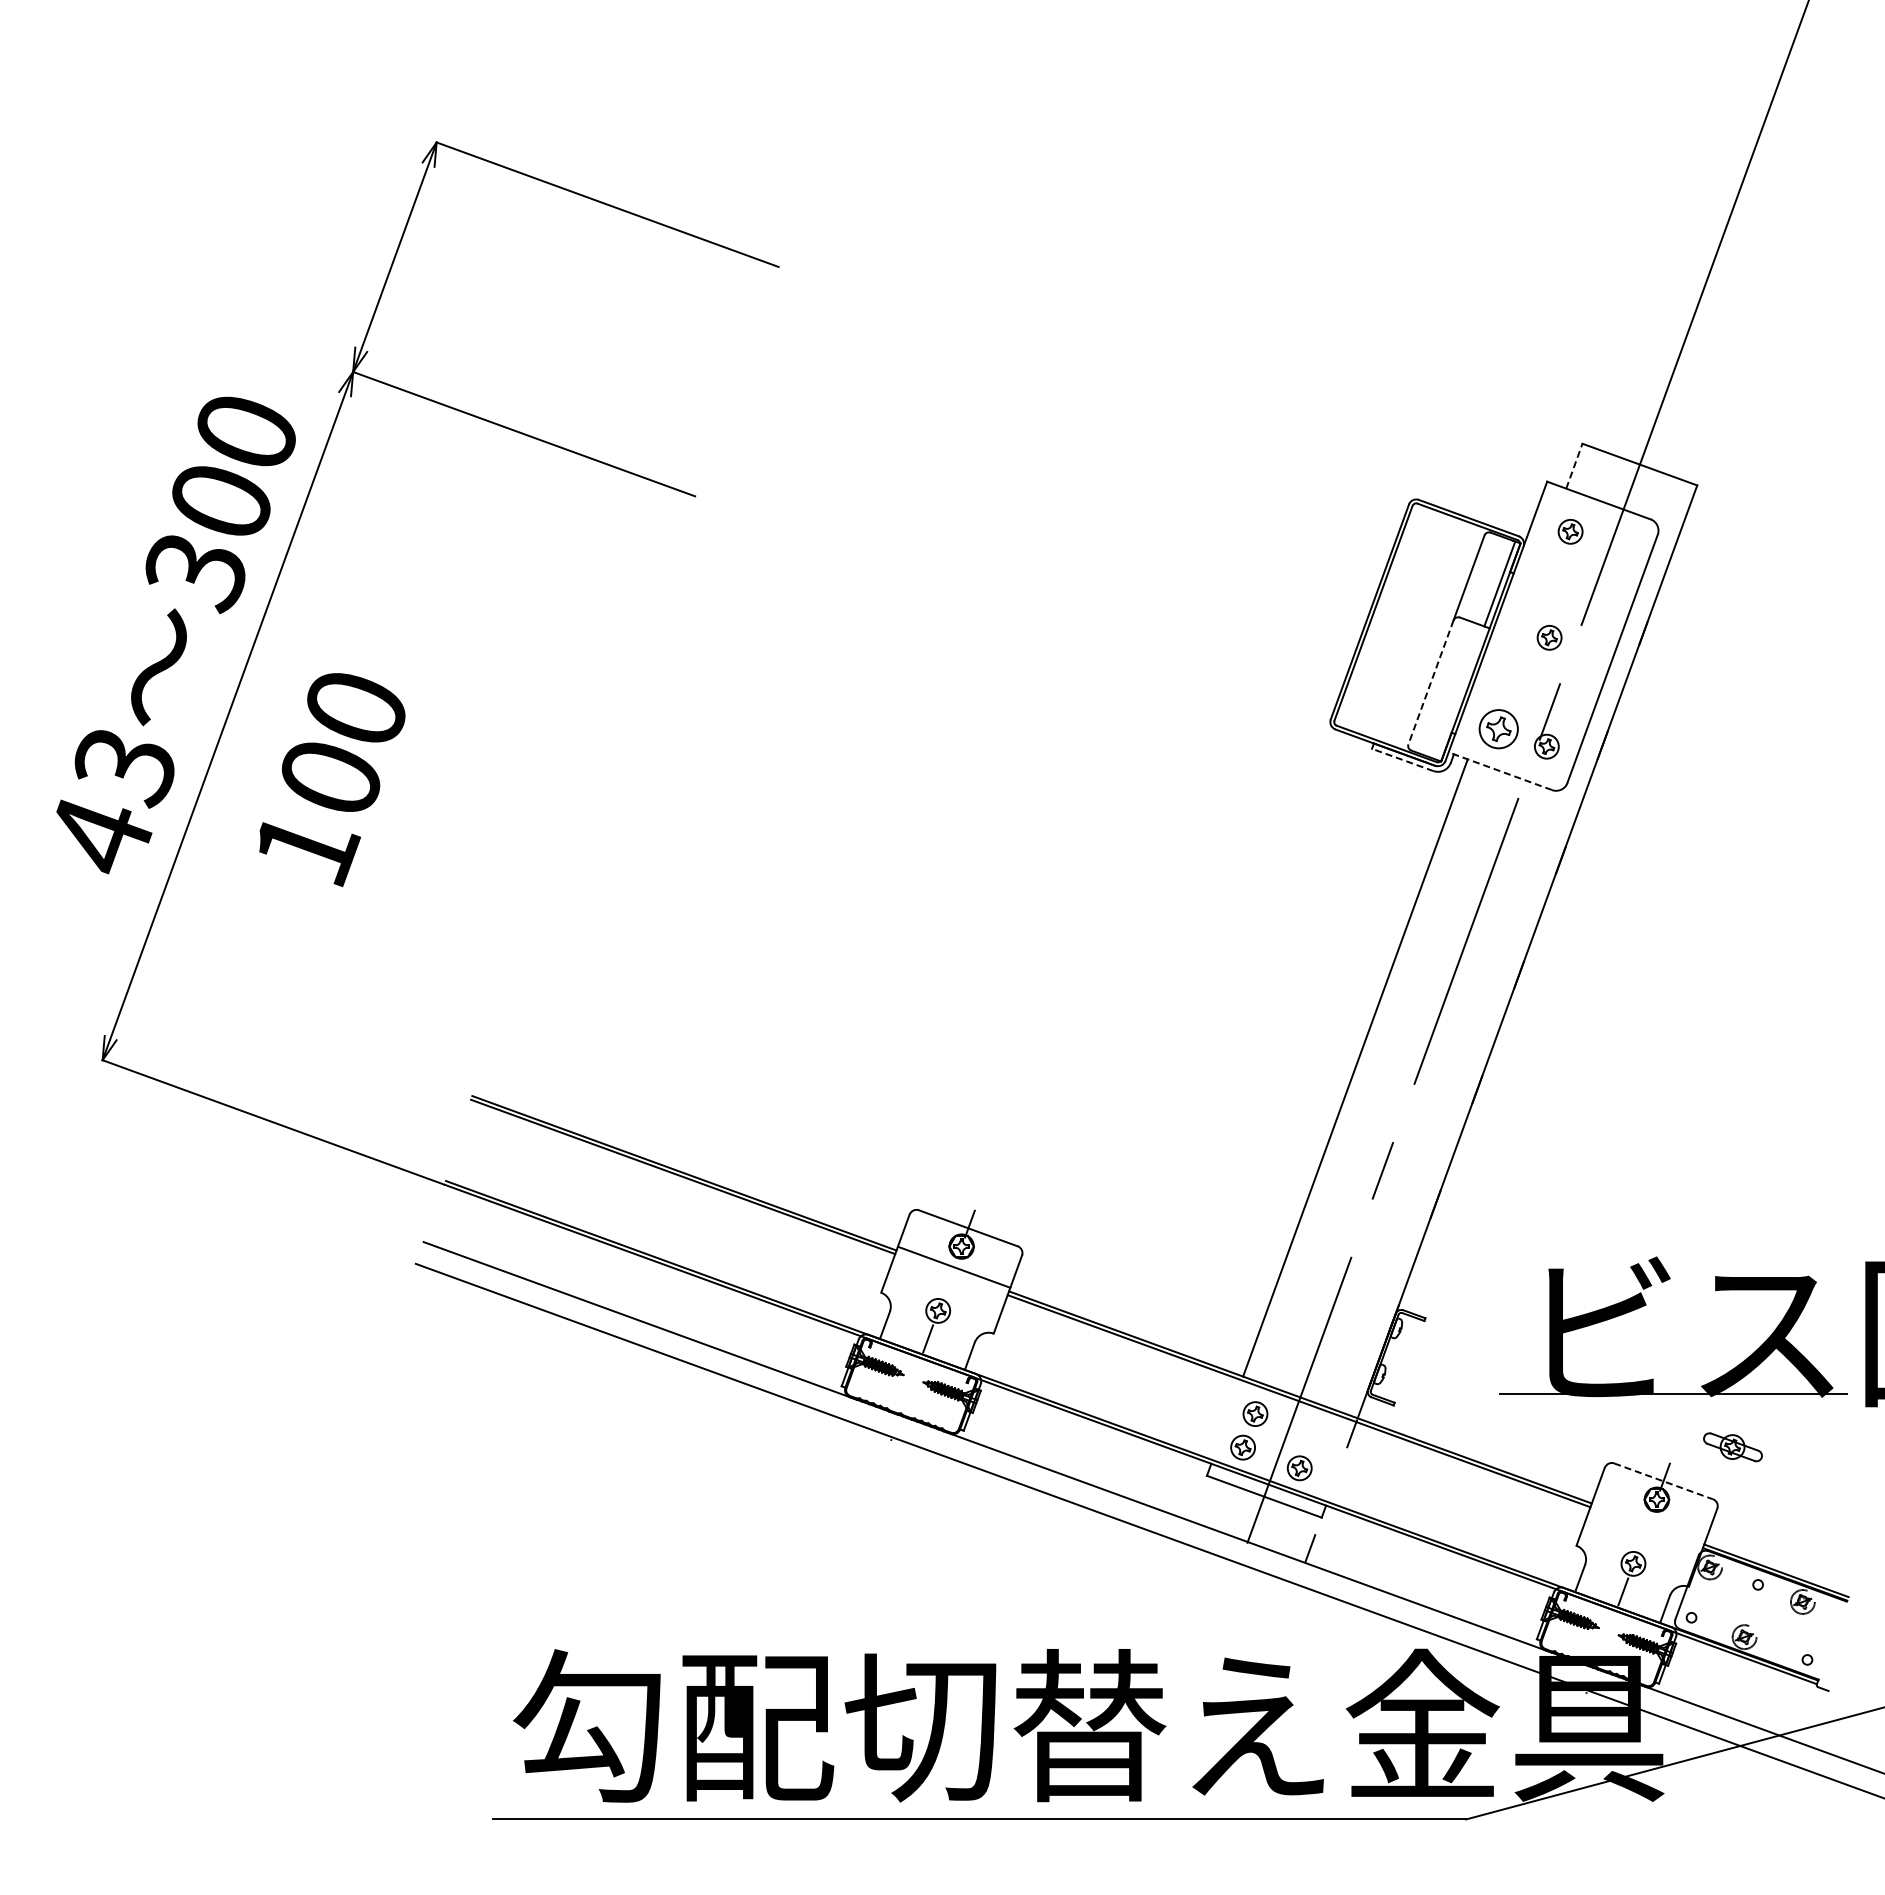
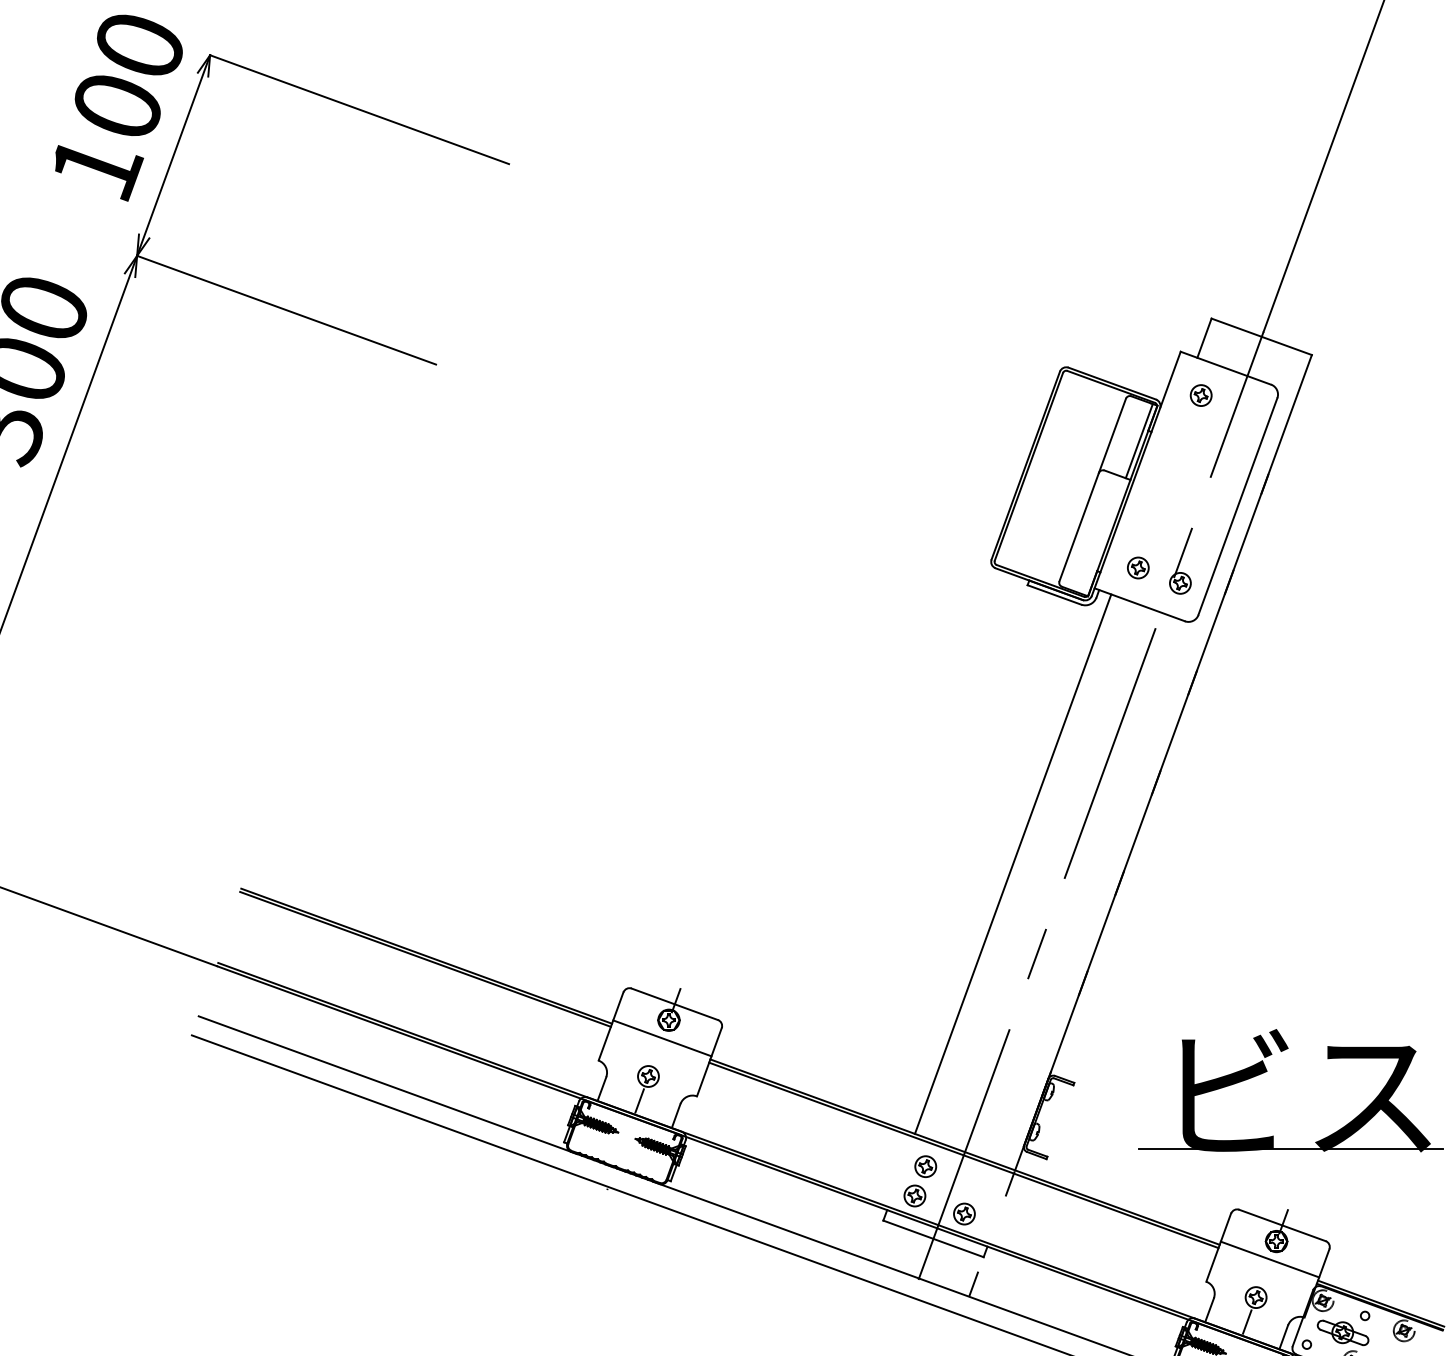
line: (1574, 466) -> (1204, 338), dashed -> solid
part: (1549, 637) -> (1182, 487), removed
line: (1431, 682) -> (1079, 527), dashed -> solid
part: (1498, 728) -> (1138, 567), size x0.62
line: (1402, 759) -> (1054, 594), dashed -> solid
line: (1500, 771) -> (1139, 605), dashed -> solid
text: (332, 780) -> (119, 108), moved
part: (1732, 1447) -> (1342, 1333), moved
line: (1664, 1481) -> (1283, 1225), dashed -> solid
line: (1649, 1519) -> (1270, 1258), added

